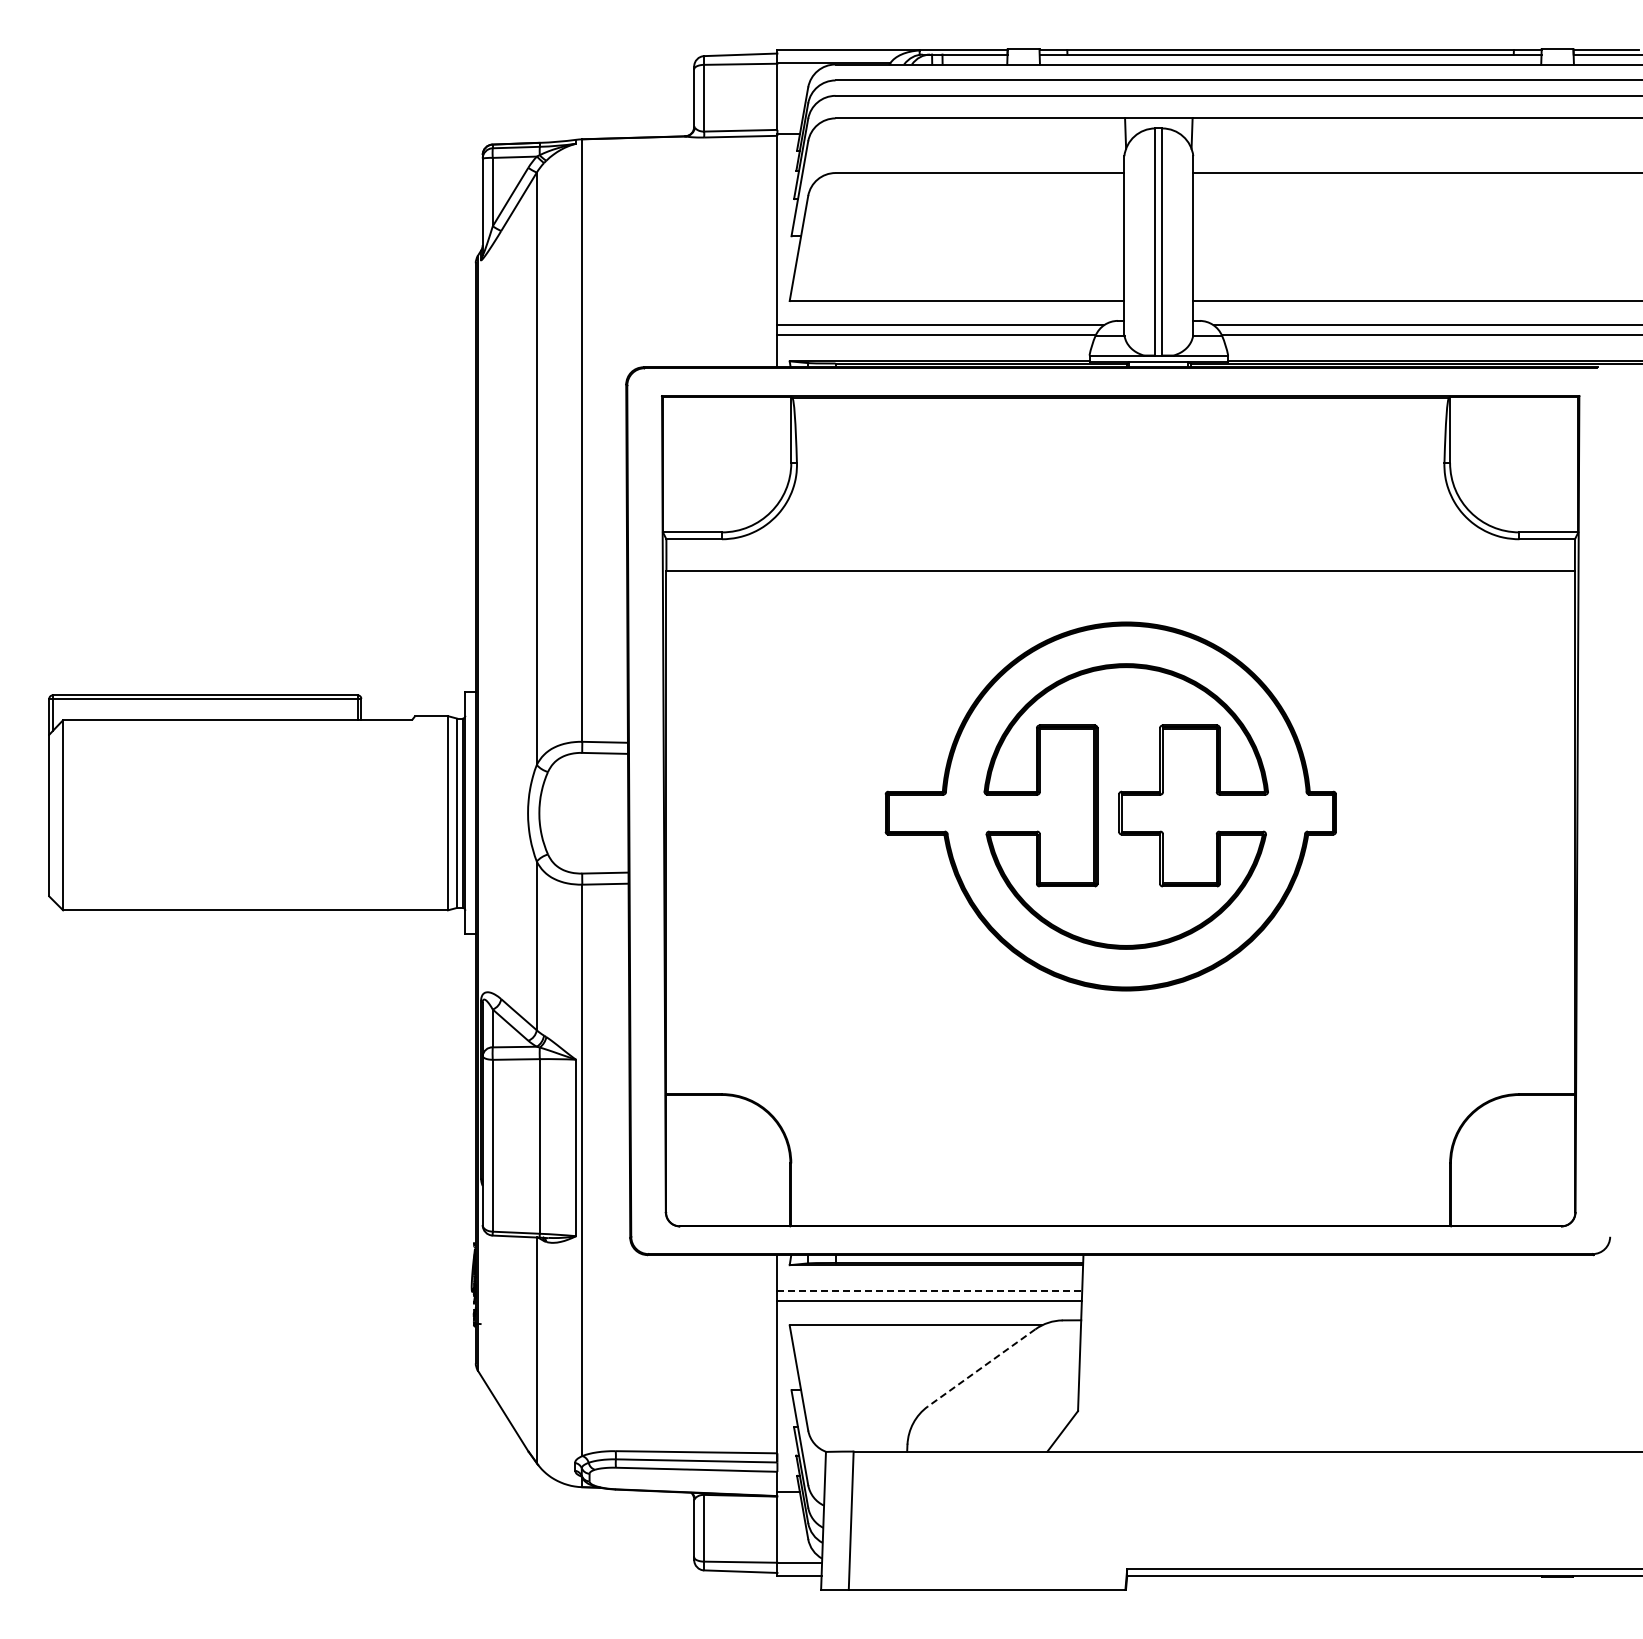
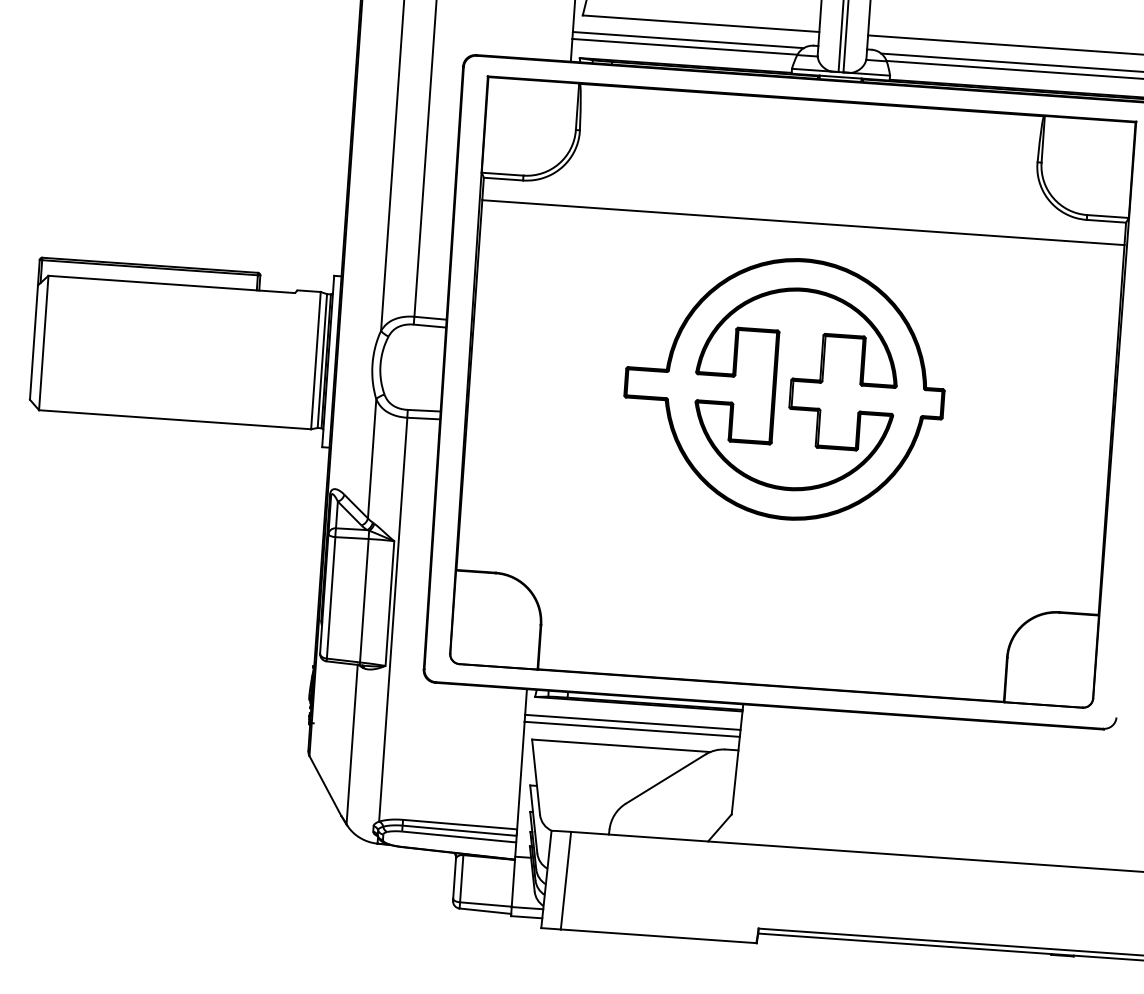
line: (930, 1291) -> (633, 722), dashed -> solid
line: (981, 1368) -> (665, 779), dashed -> solid

